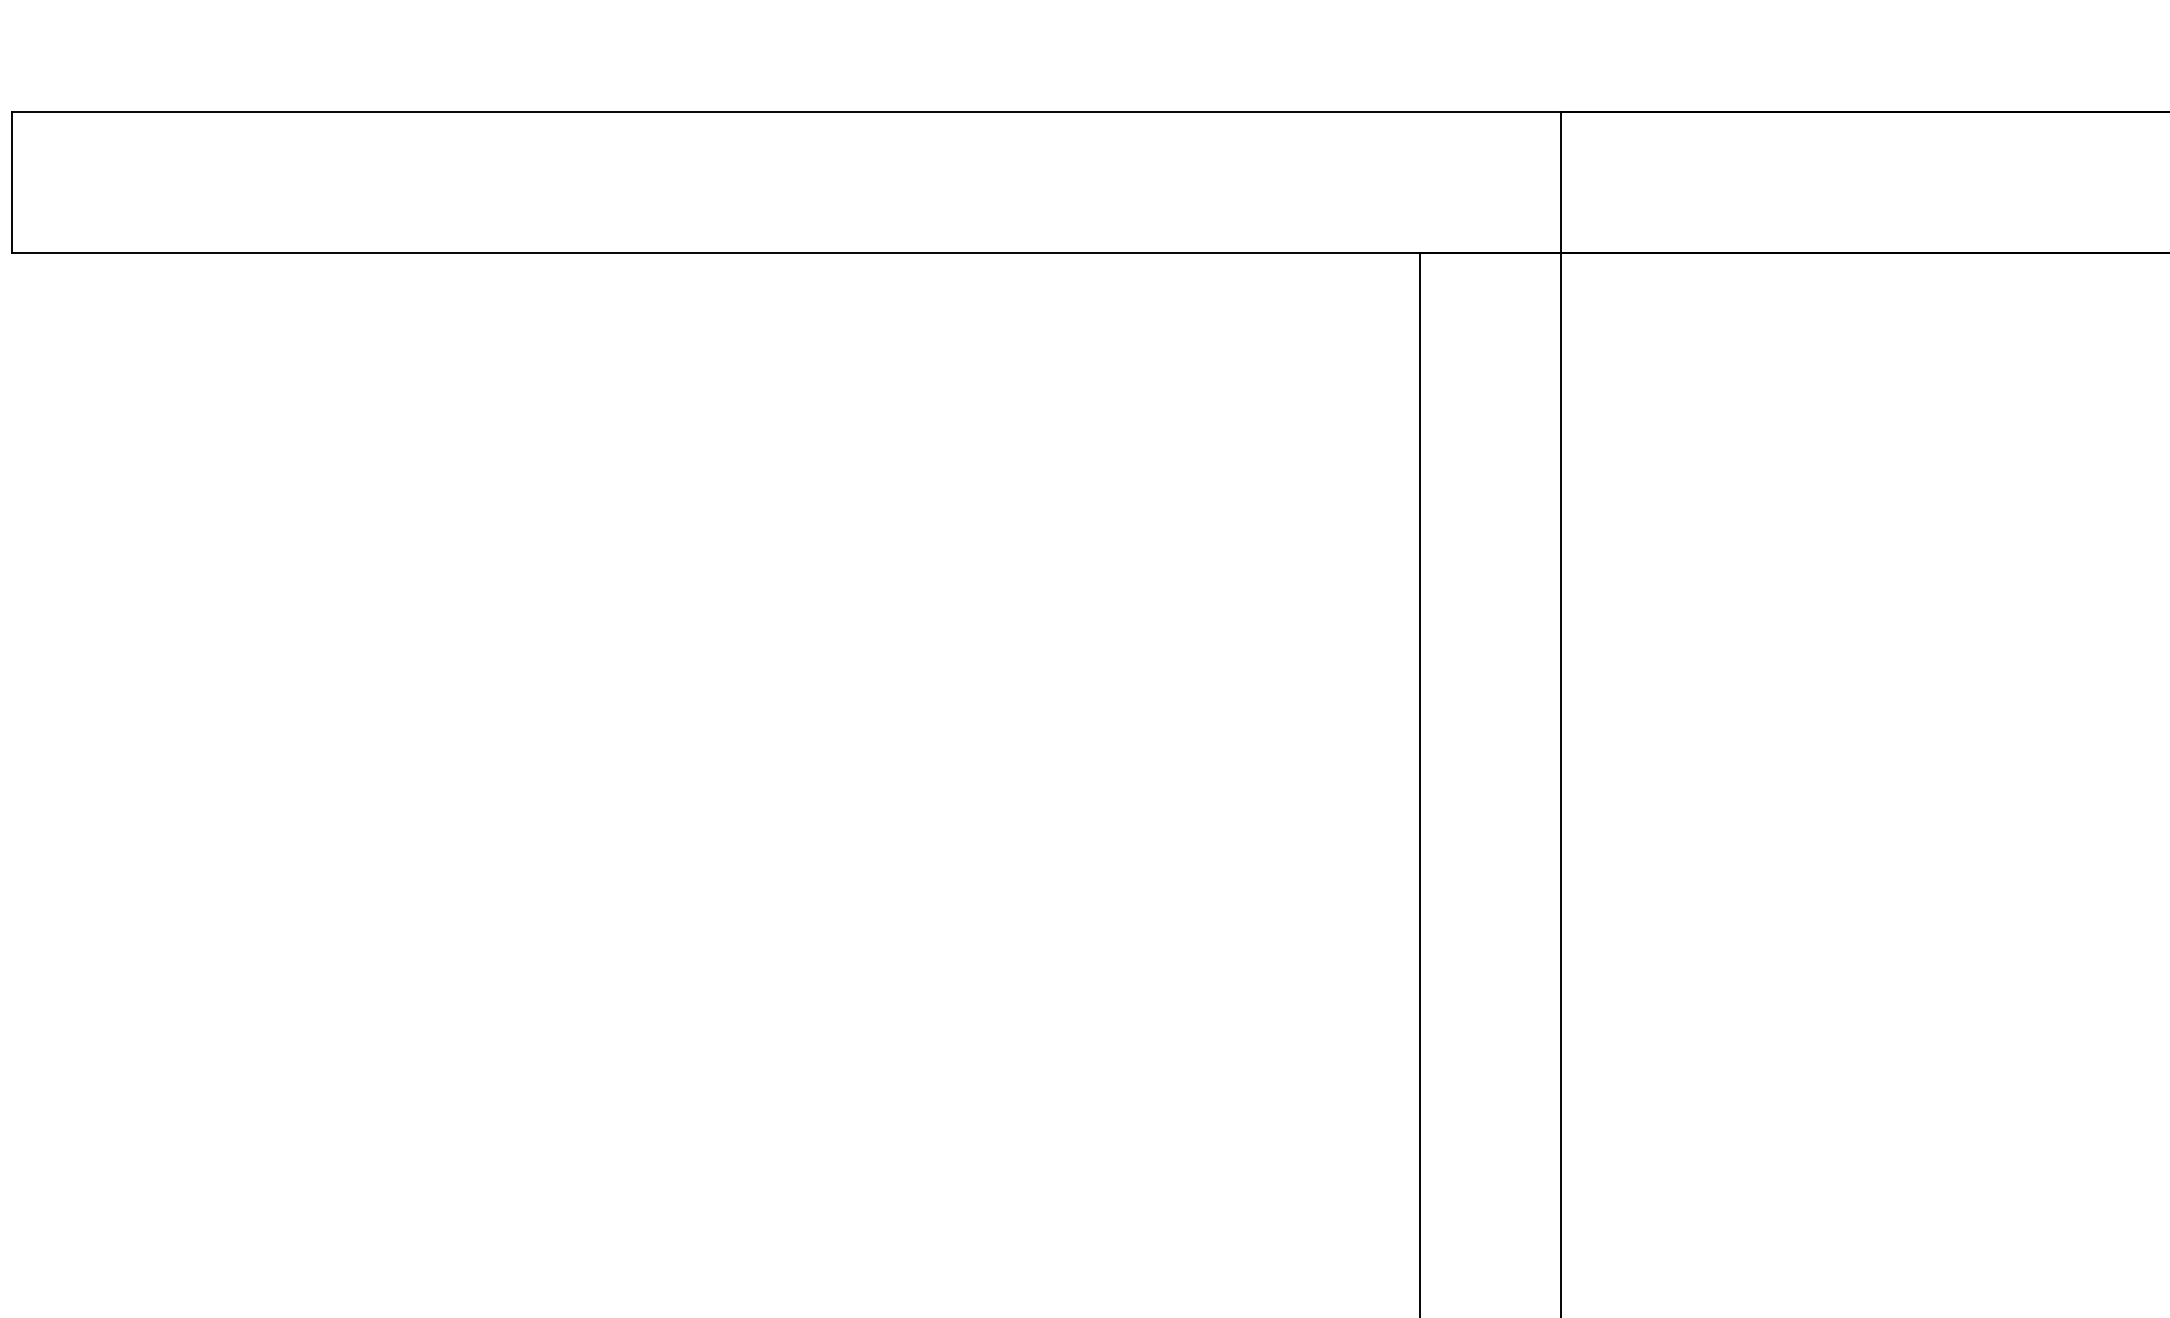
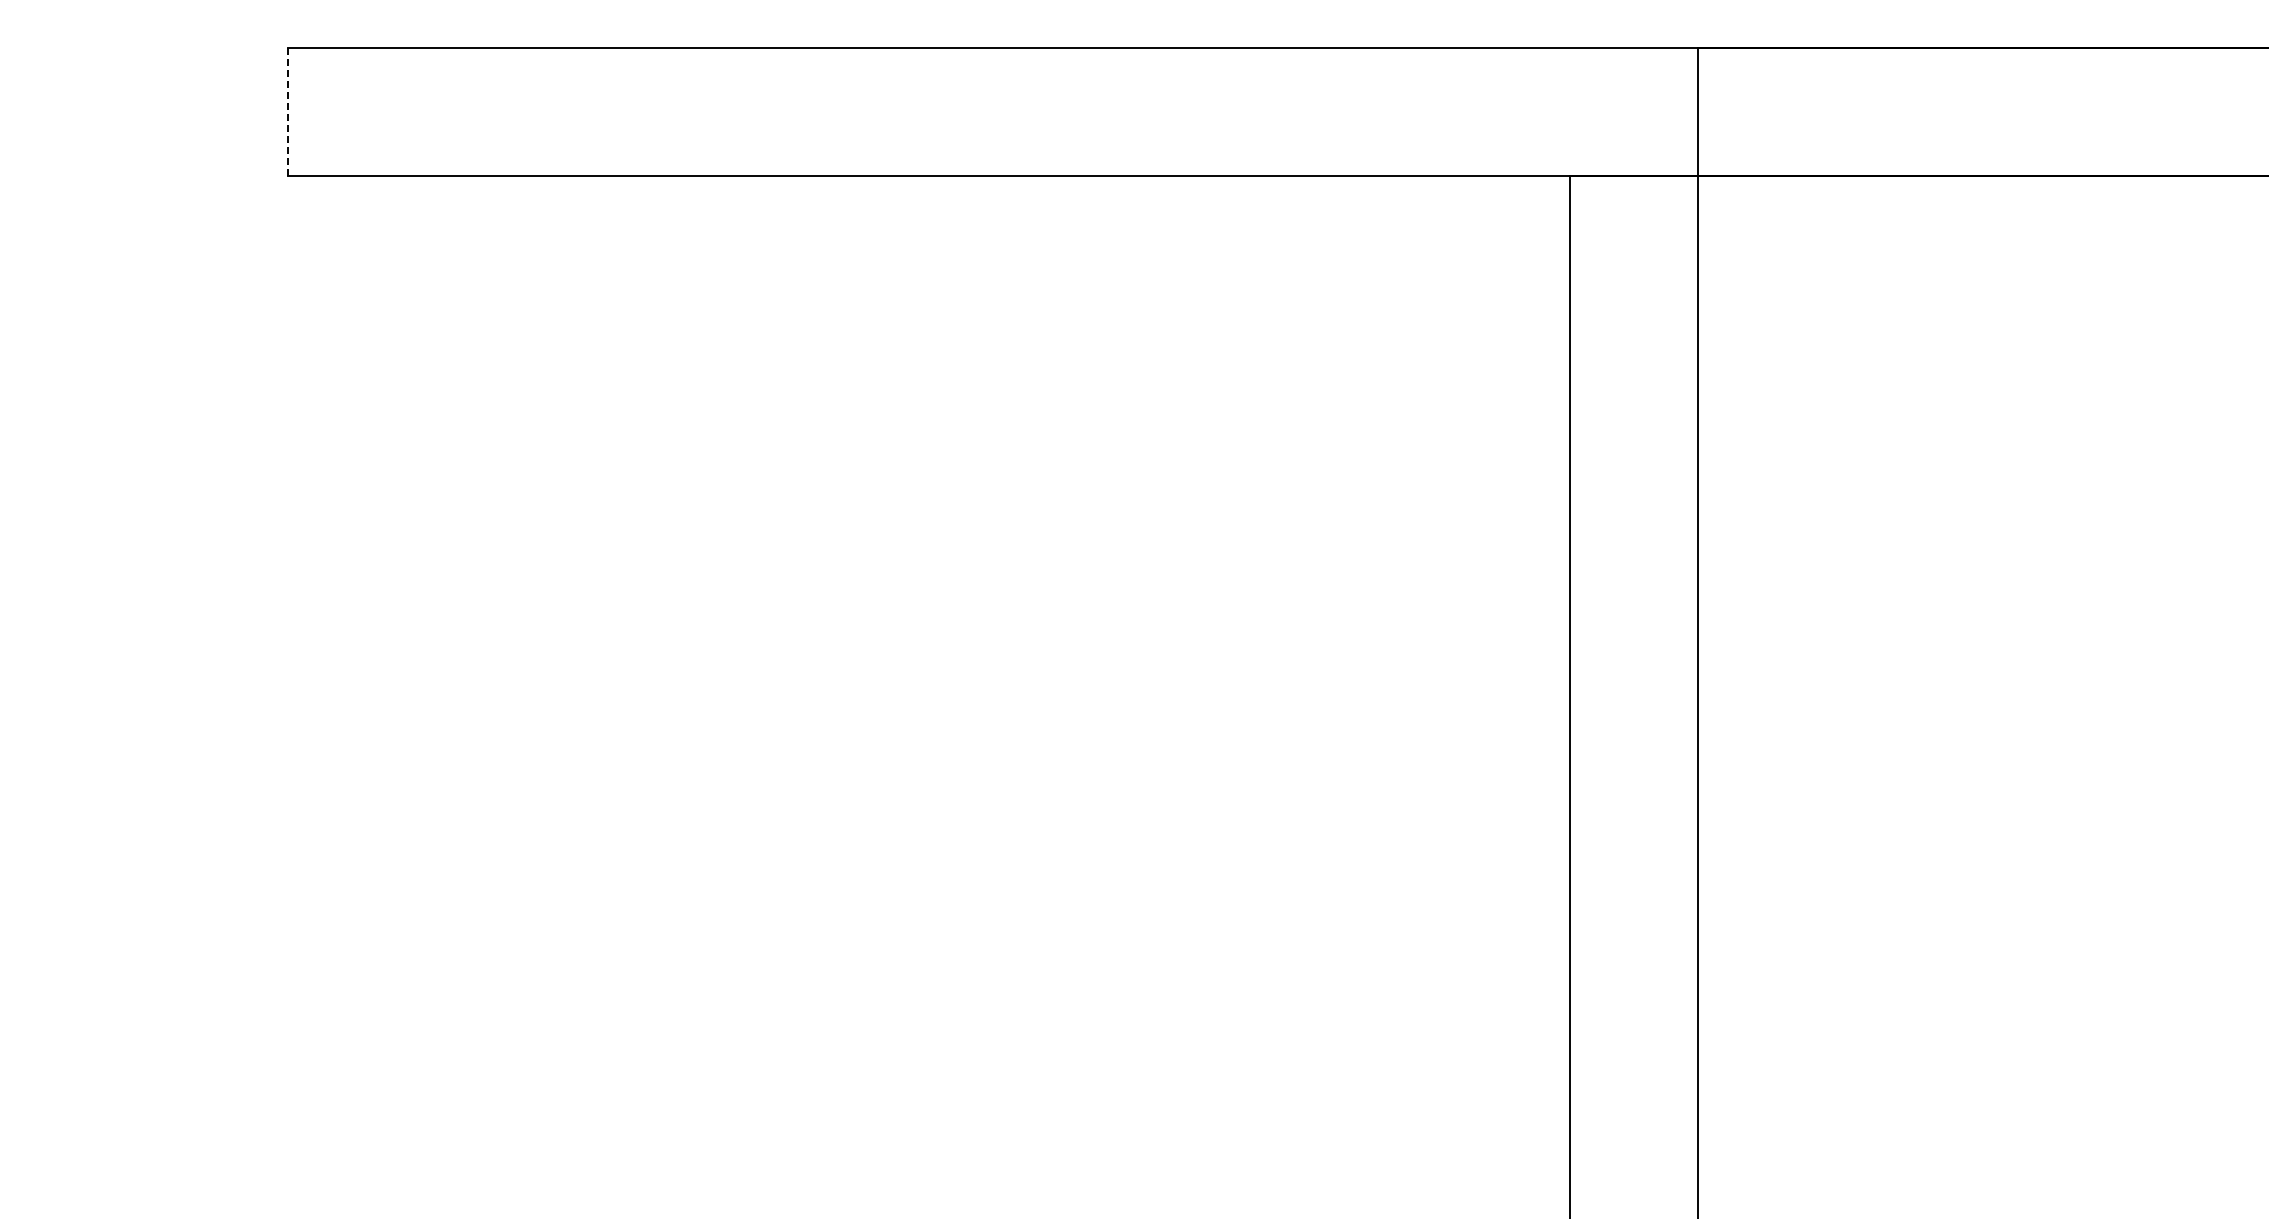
line: (12, 182) -> (288, 111), solid -> dashed

